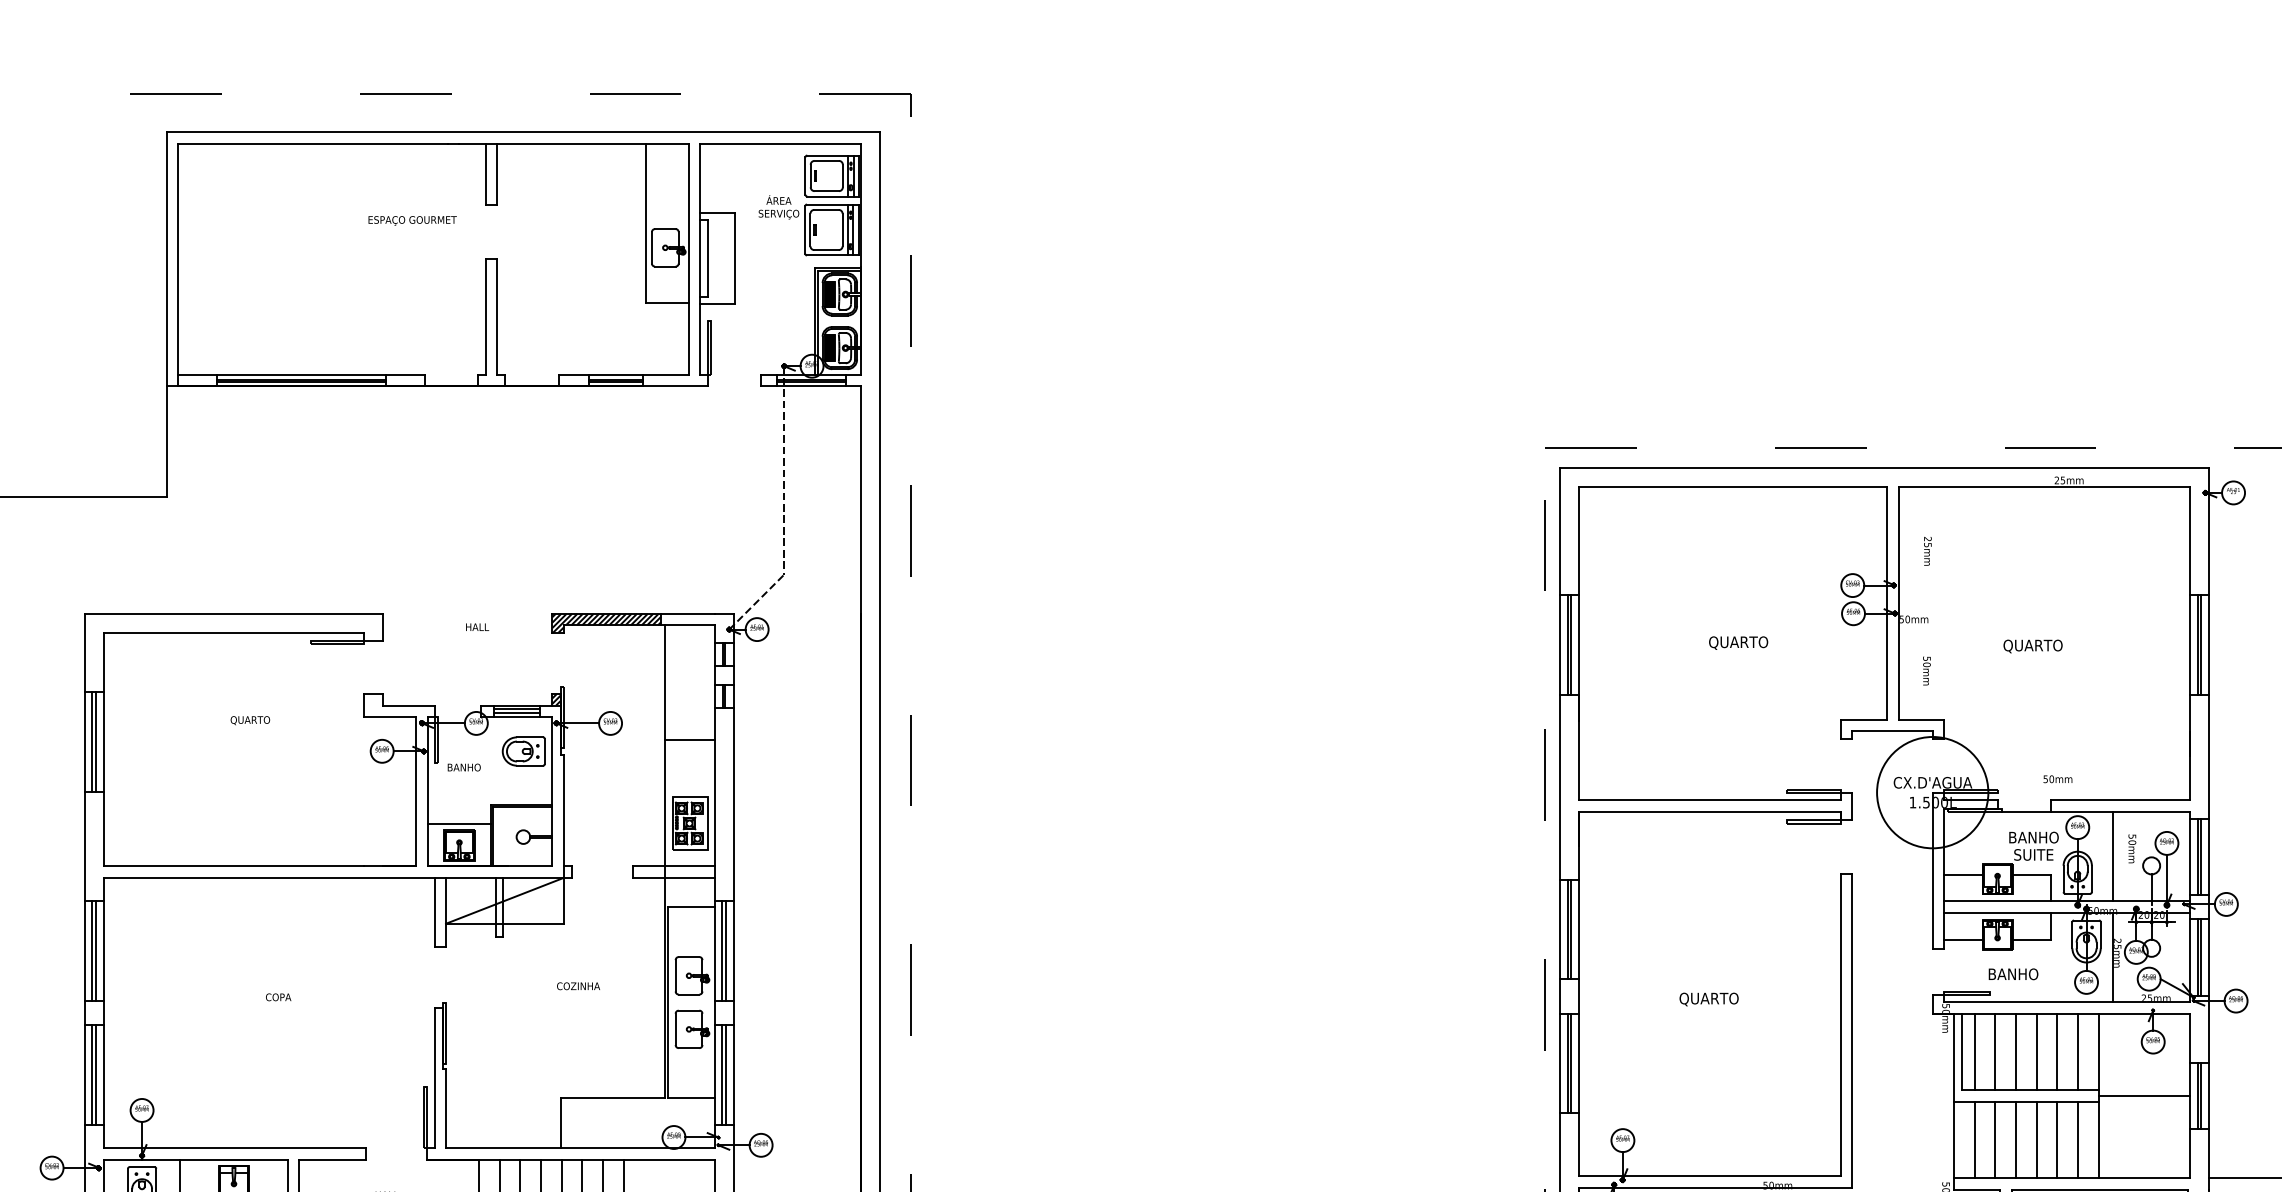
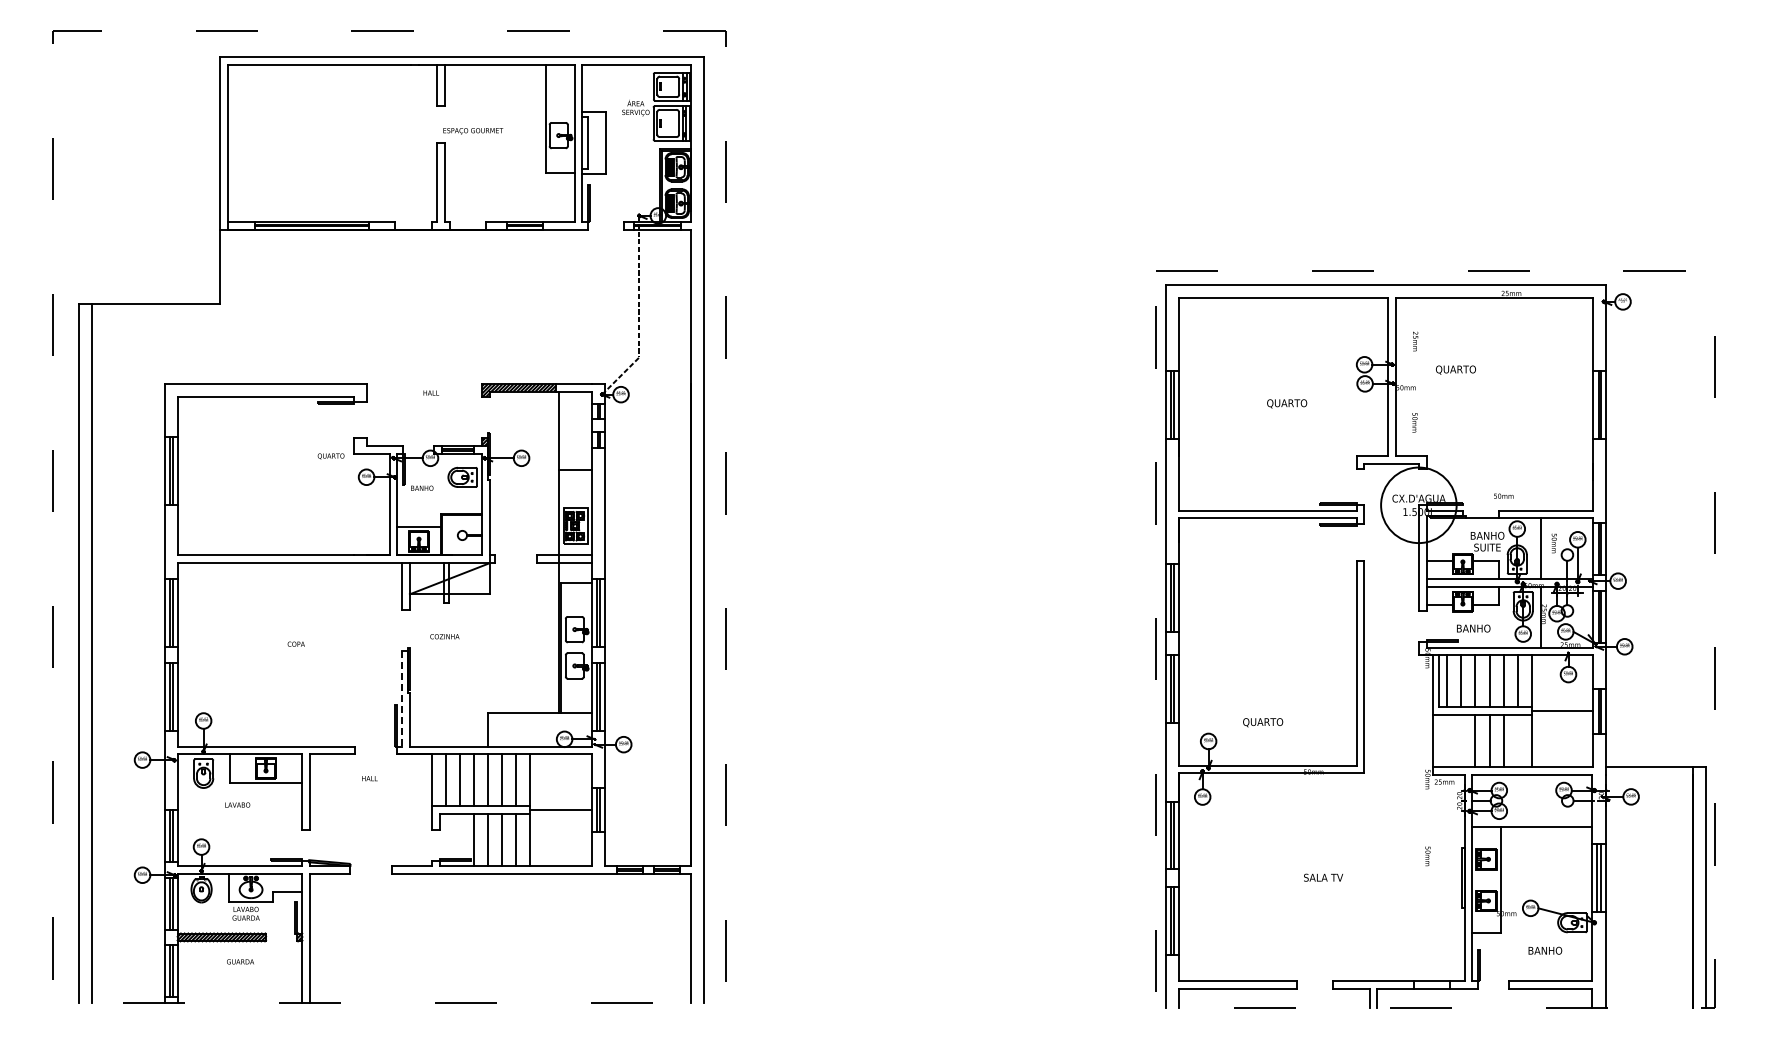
text: (413, 221) -> (473, 131), moved
text: (2032, 645) -> (1455, 369), moved
text: (249, 720) -> (330, 456), moved
text: (578, 985) -> (444, 636), moved
text: (1709, 999) -> (1263, 722), moved
line: (435, 1077) -> (402, 698), solid -> dashed
line: (1974, 1140) -> (1447, 741), removed
line: (1995, 1140) -> (1461, 741), removed
line: (2078, 1140) -> (1517, 741), removed

